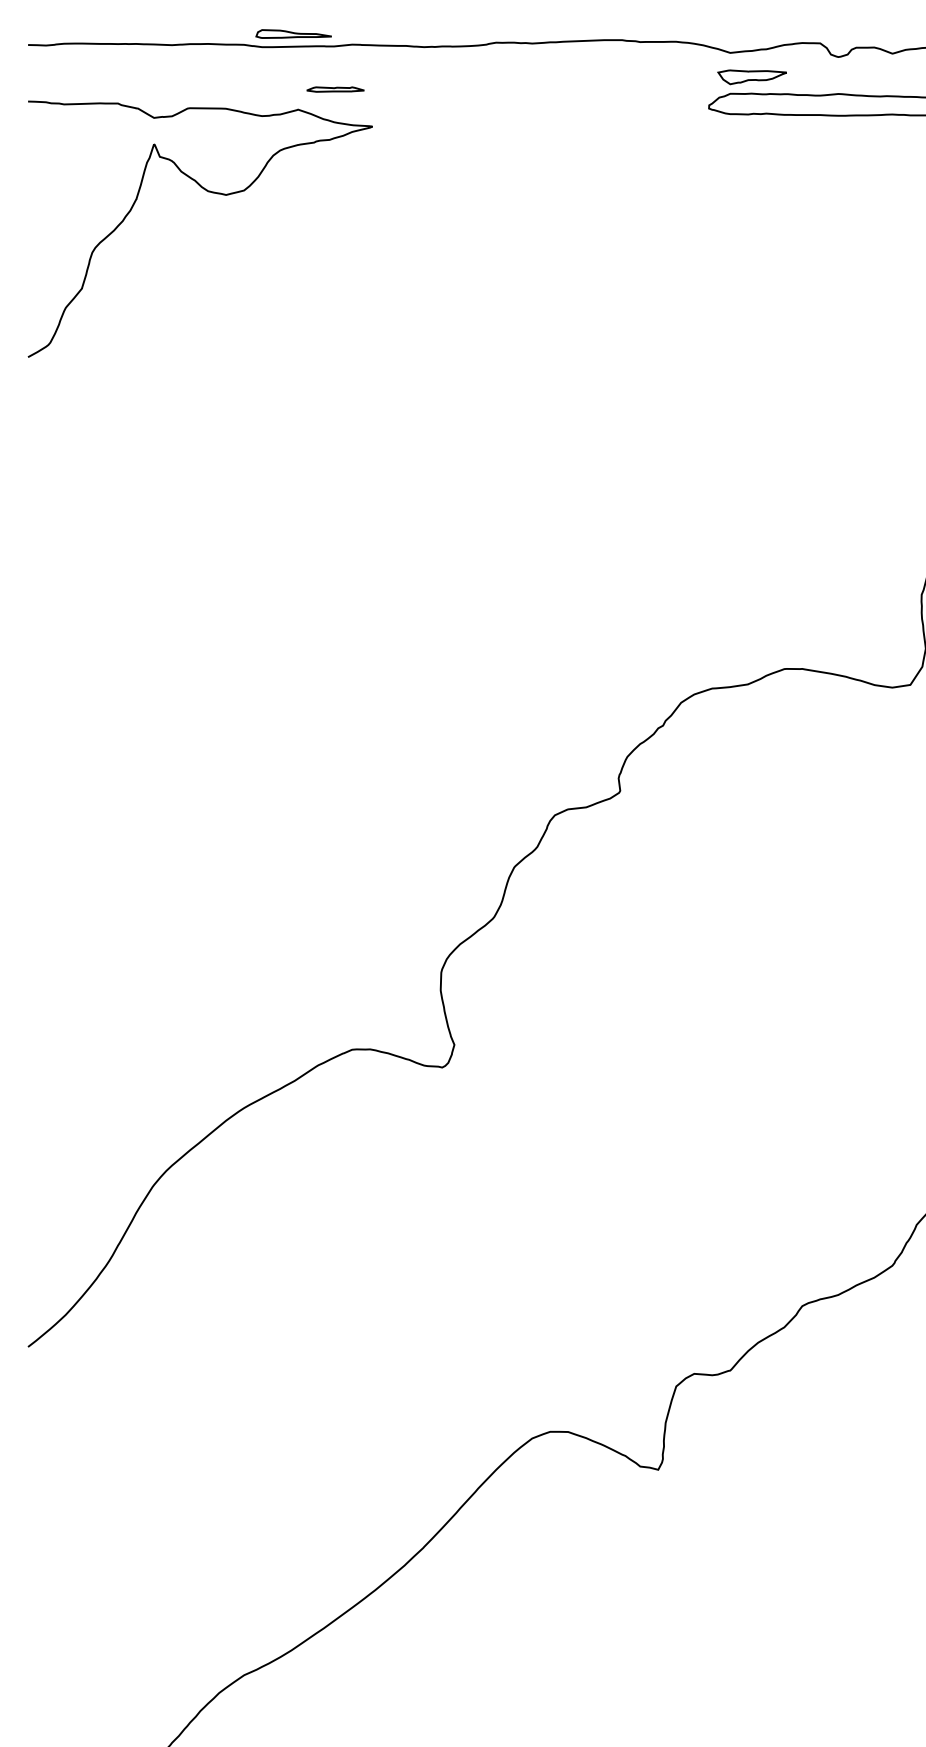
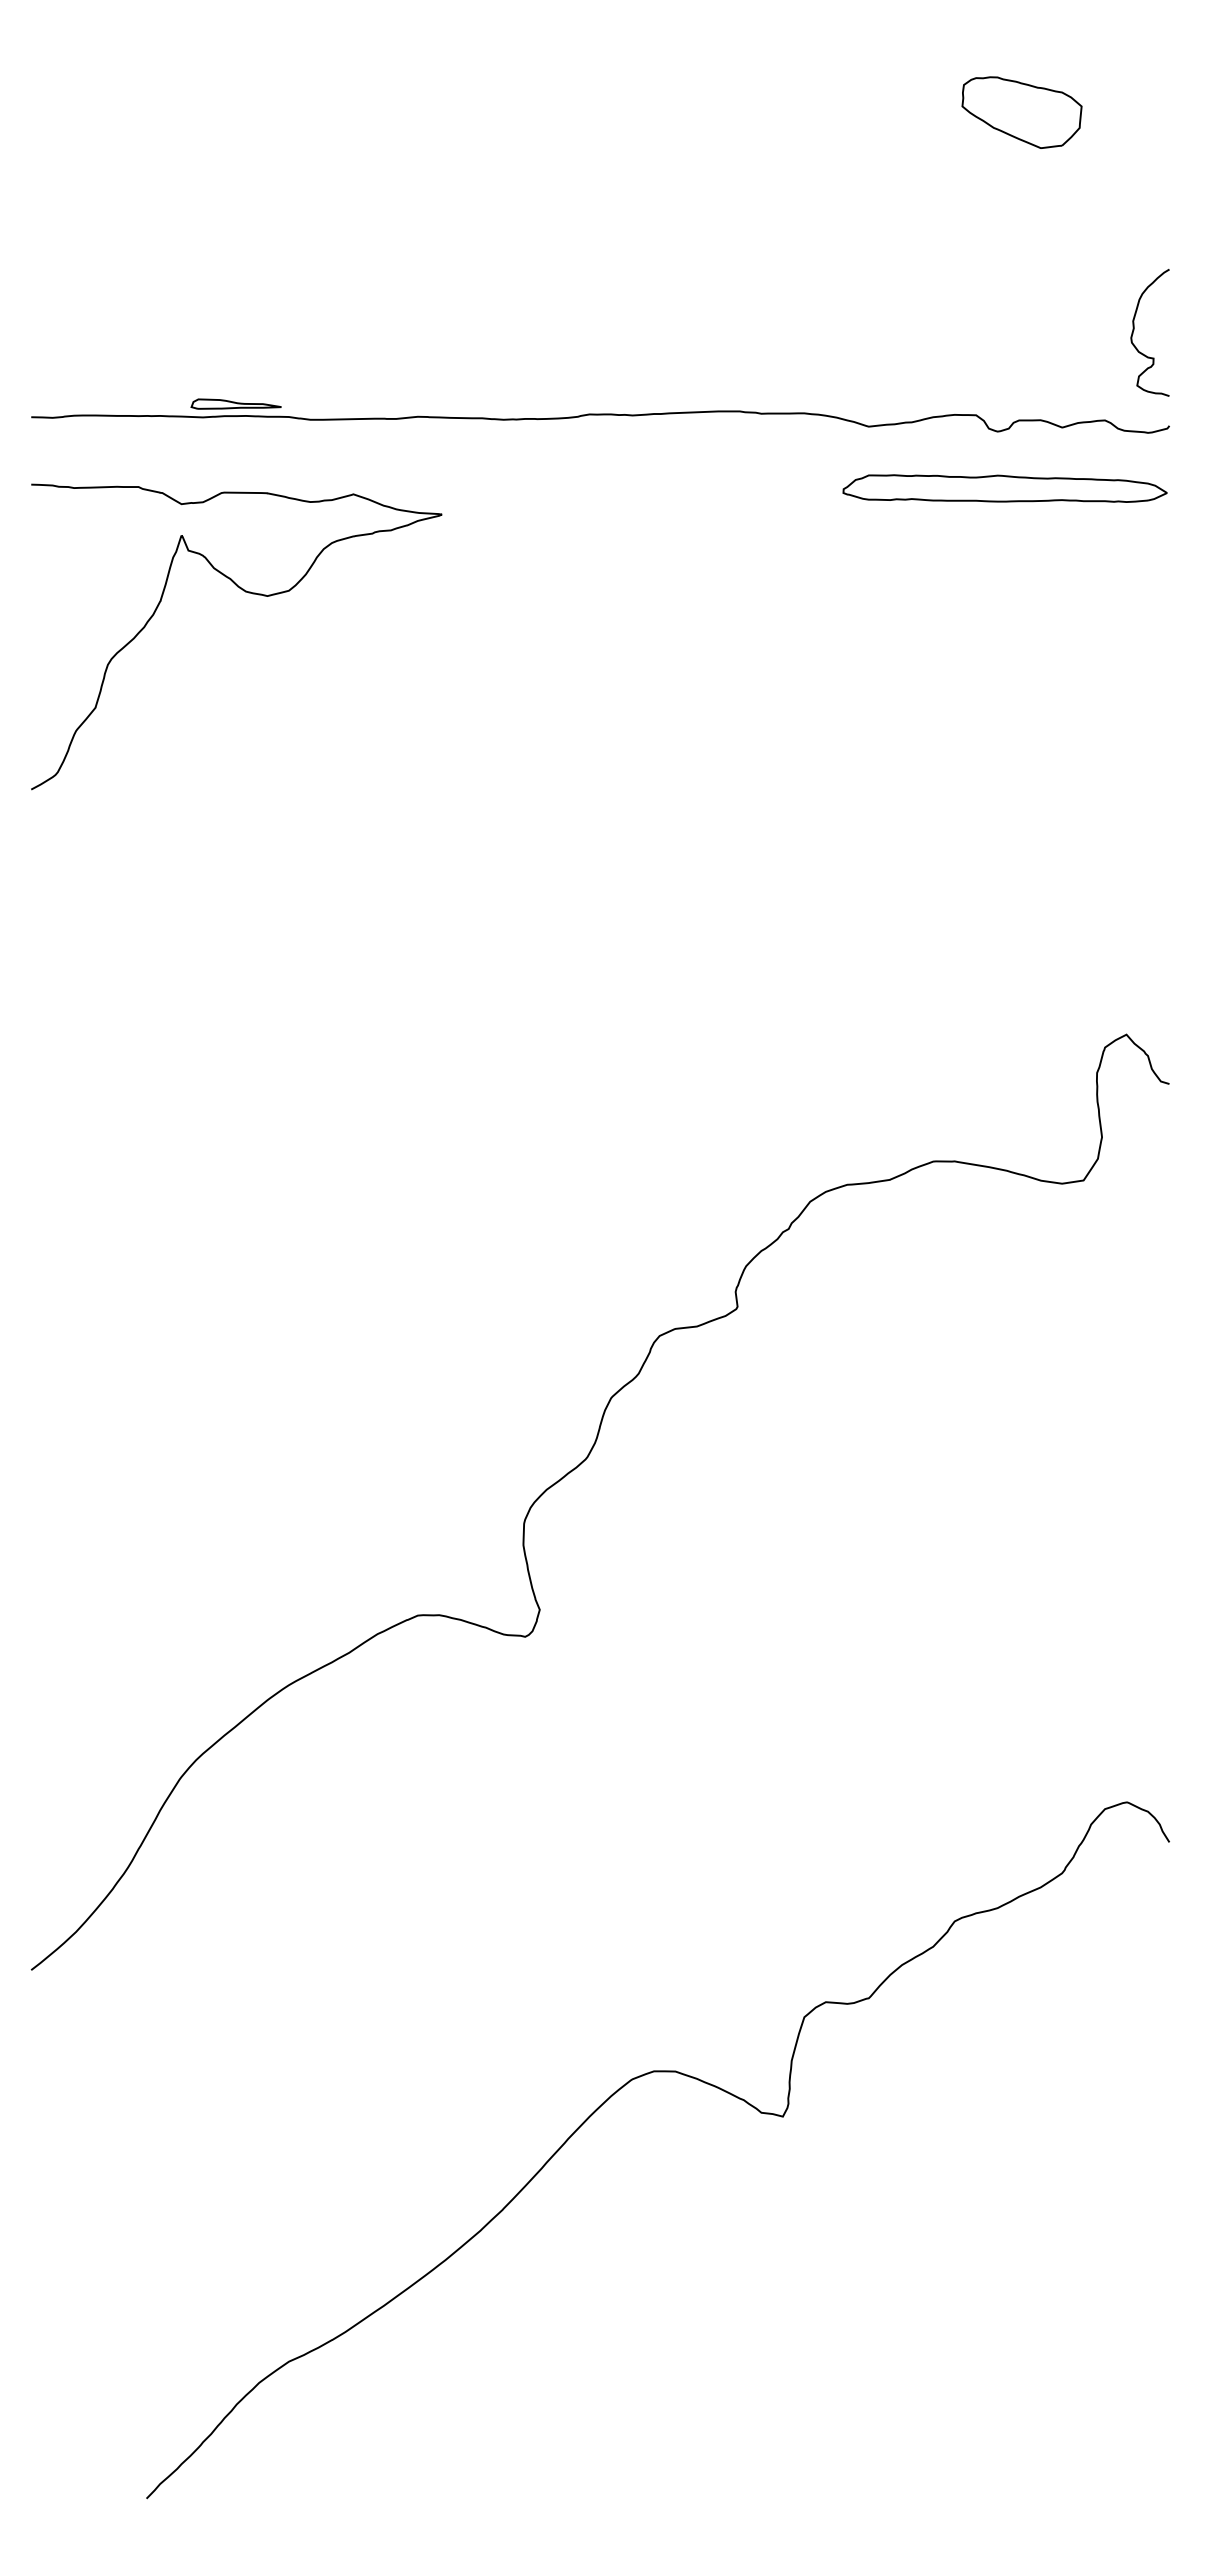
part: (293, 33) -> (235, 403), moved
part: (751, 77) -> (894, 455), removed
part: (335, 88) -> (397, 469), removed

